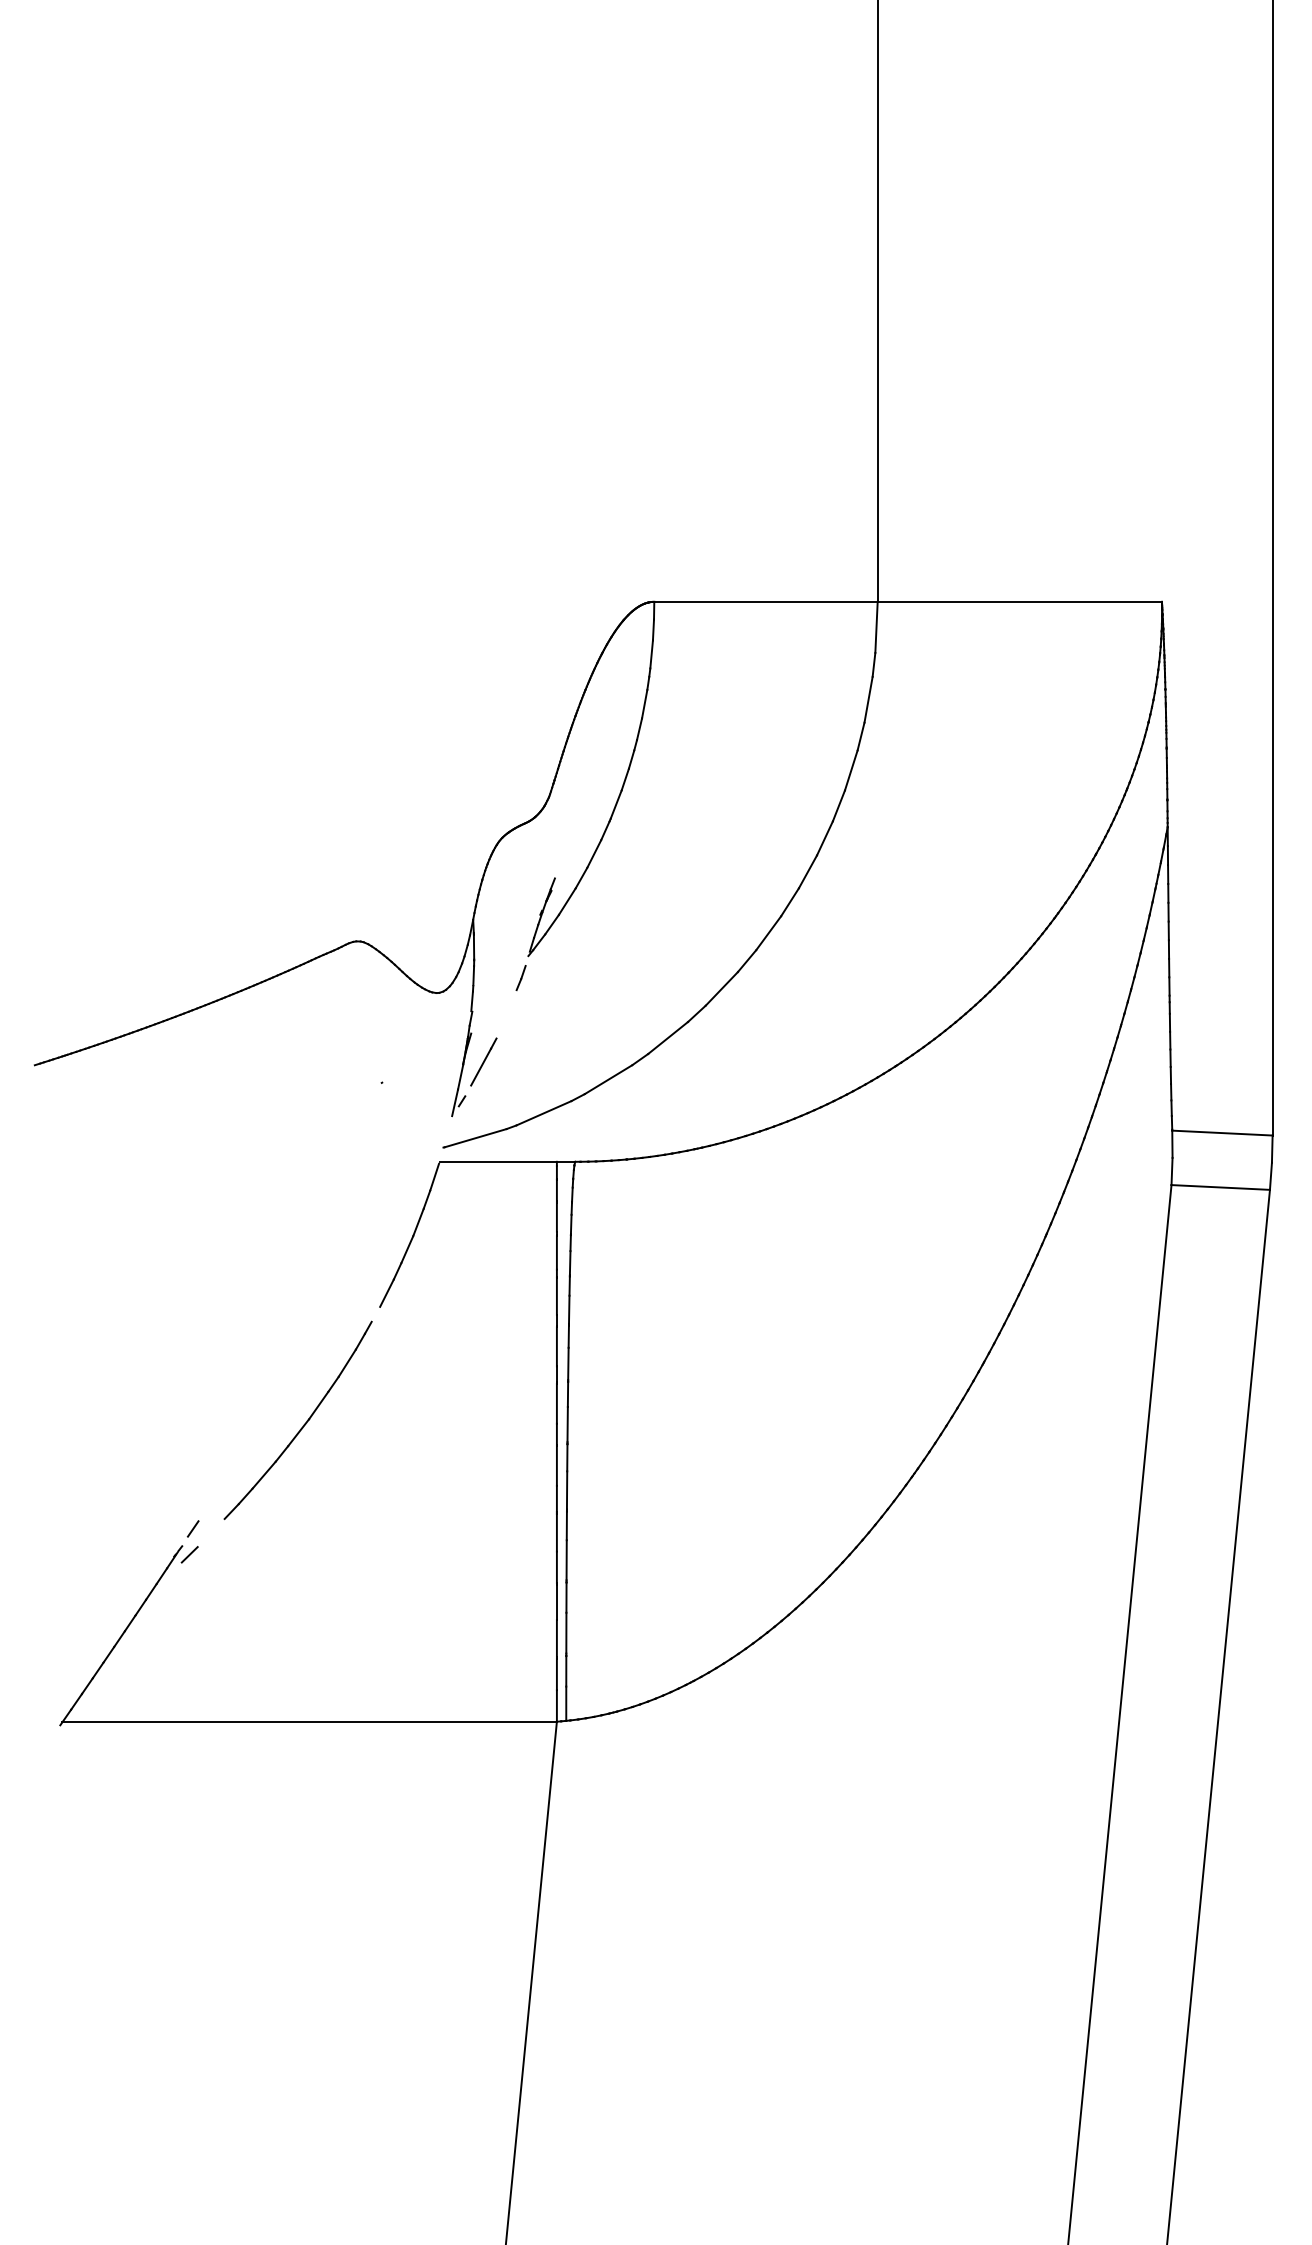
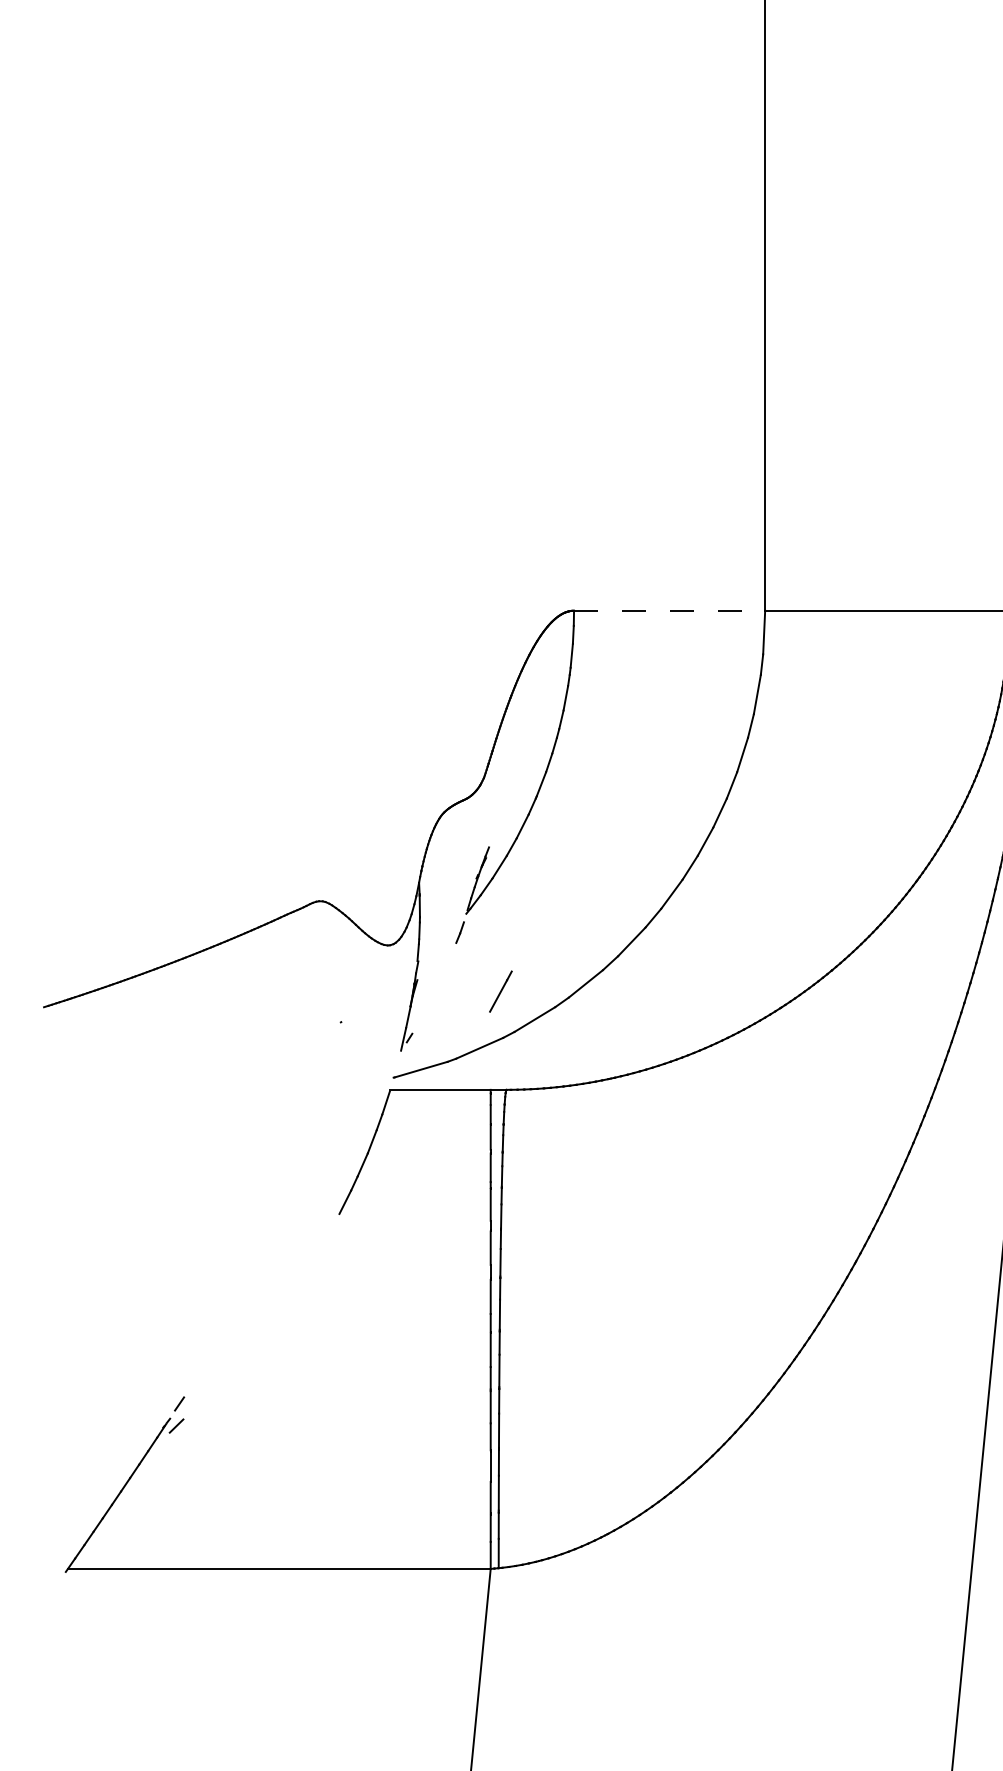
line: (765, 601) -> (669, 610), solid -> dashed
line: (483, 1061) -> (500, 991), moved
part: (303, 1424) -> (273, 1314), removed

